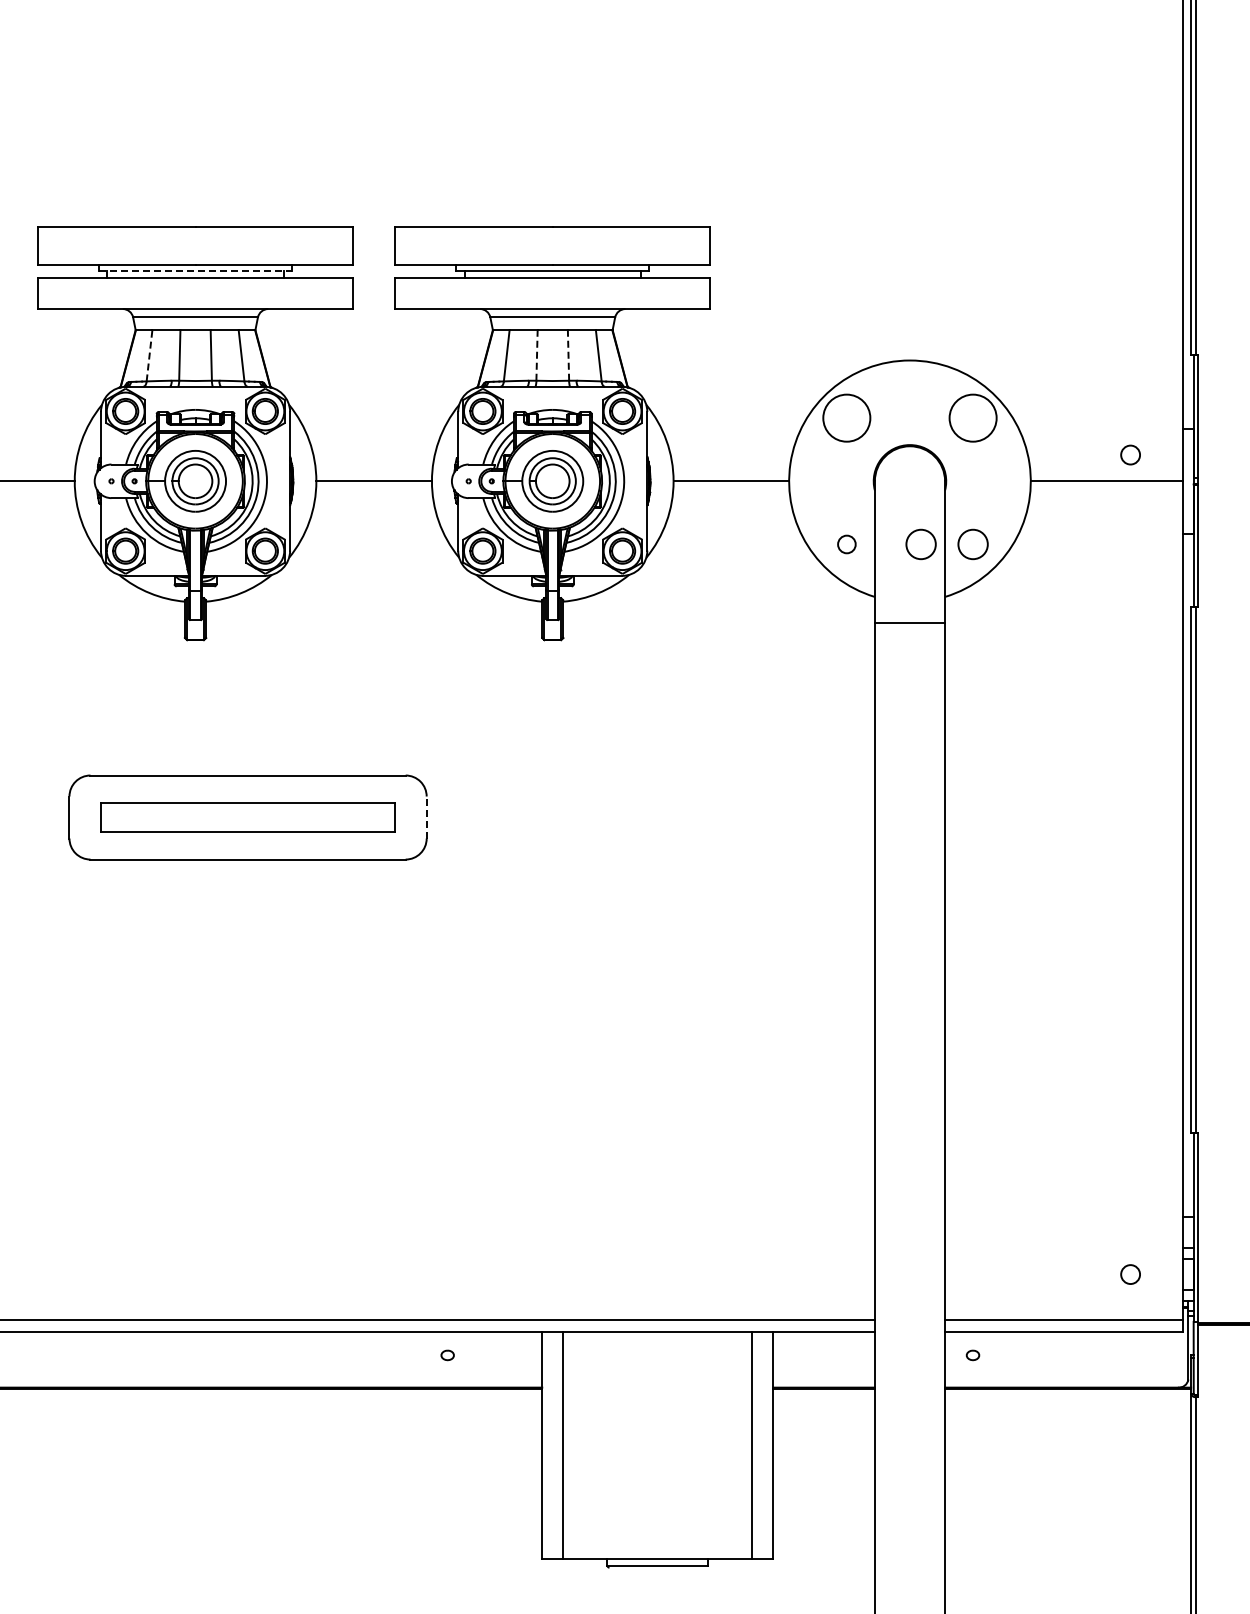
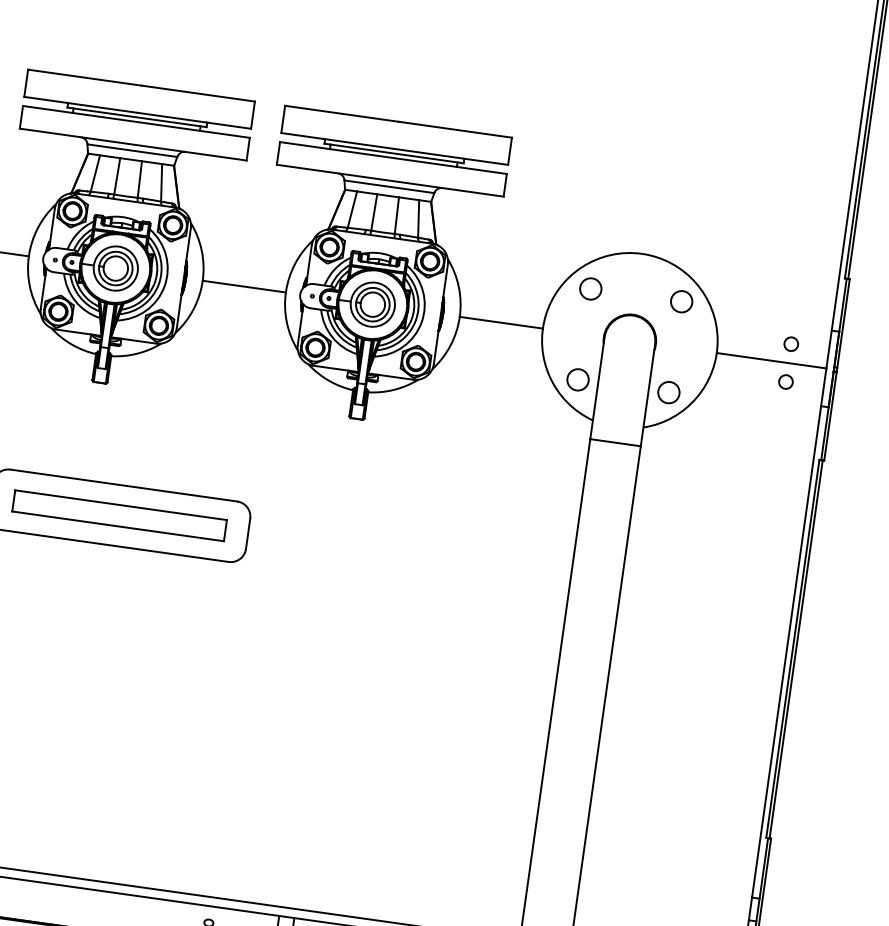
line: (195, 271) -> (136, 117), dashed -> solid
line: (537, 354) -> (374, 211), dashed -> solid
line: (568, 354) -> (396, 215), dashed -> solid
line: (149, 355) -> (95, 173), dashed -> solid
circle: (846, 417) -> (590, 288), size x0.62
circle: (972, 417) -> (681, 301), size x0.62
circle: (1130, 507) -> (785, 381), added
circle: (846, 544) -> (577, 379), size x1.67
circle: (920, 544) -> (631, 387), removed
line: (426, 817) -> (247, 533), dashed -> solid

